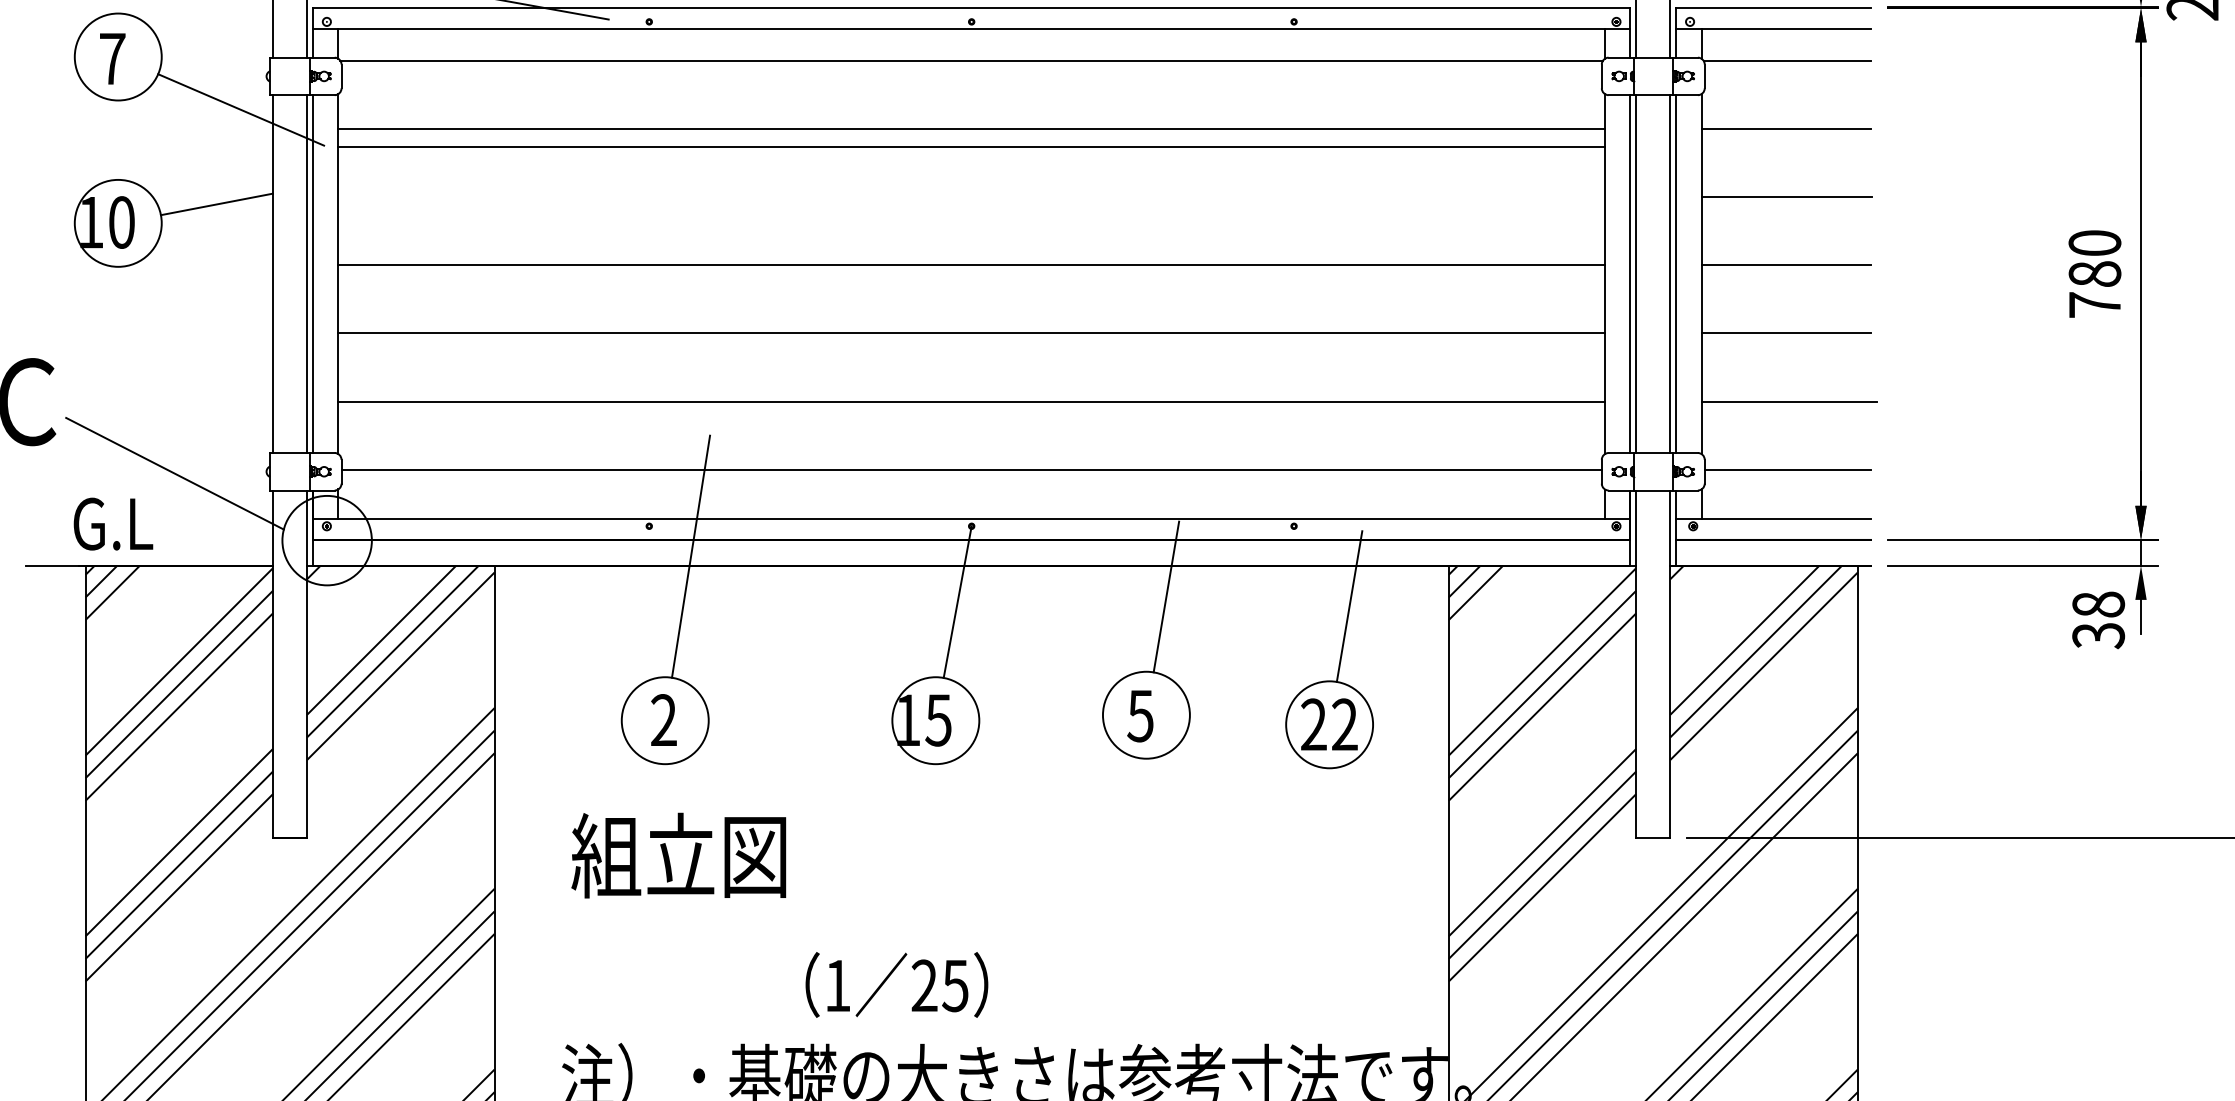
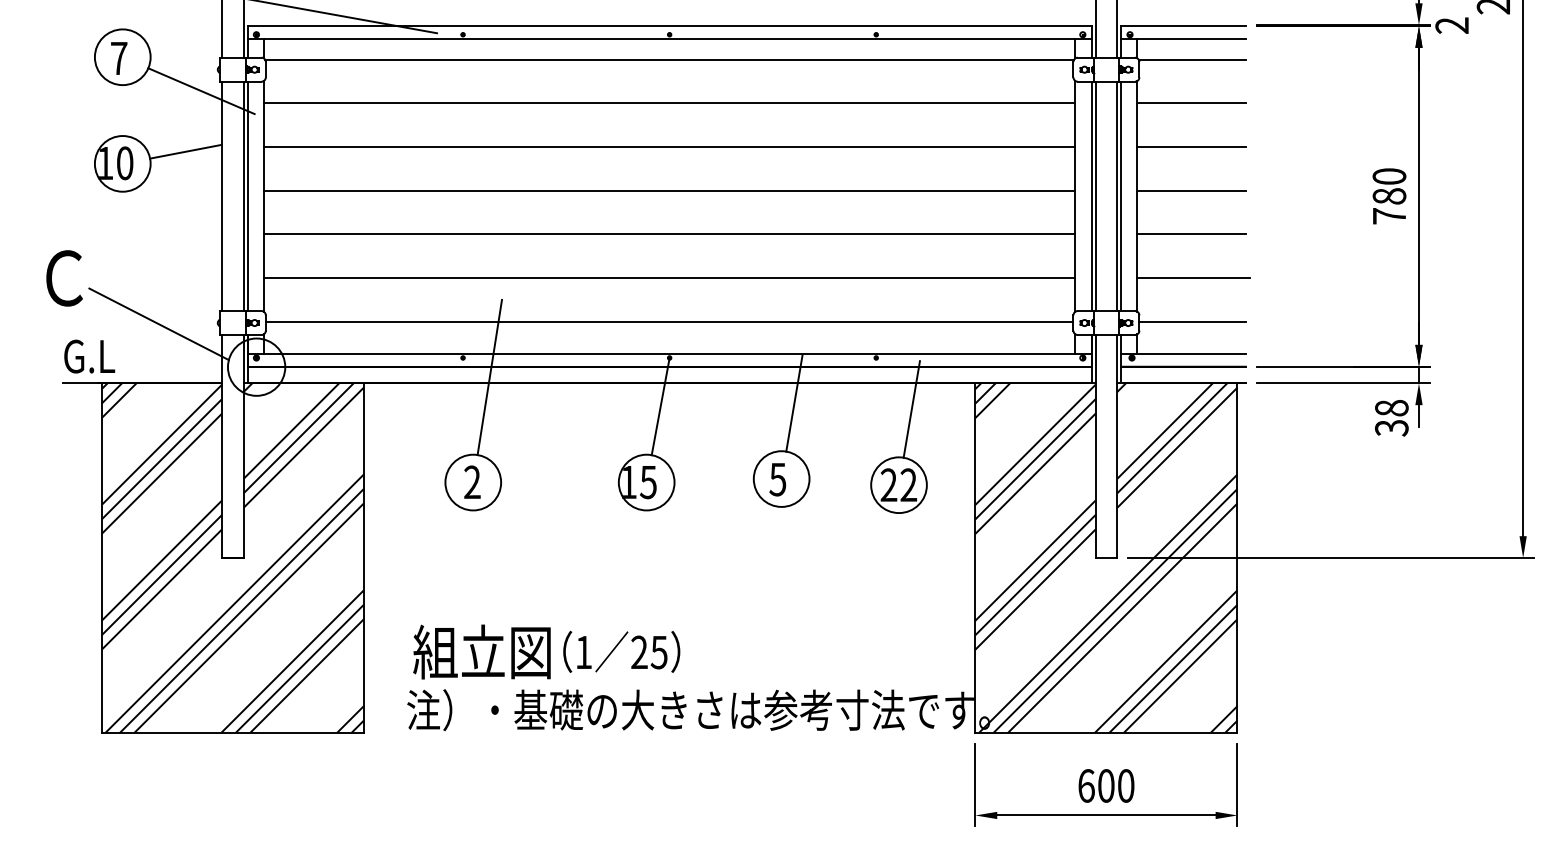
line: (971, 147) -> (669, 147), moved
text: (113, 523) -> (89, 356), moved
text: (678, 854) -> (481, 651), moved

